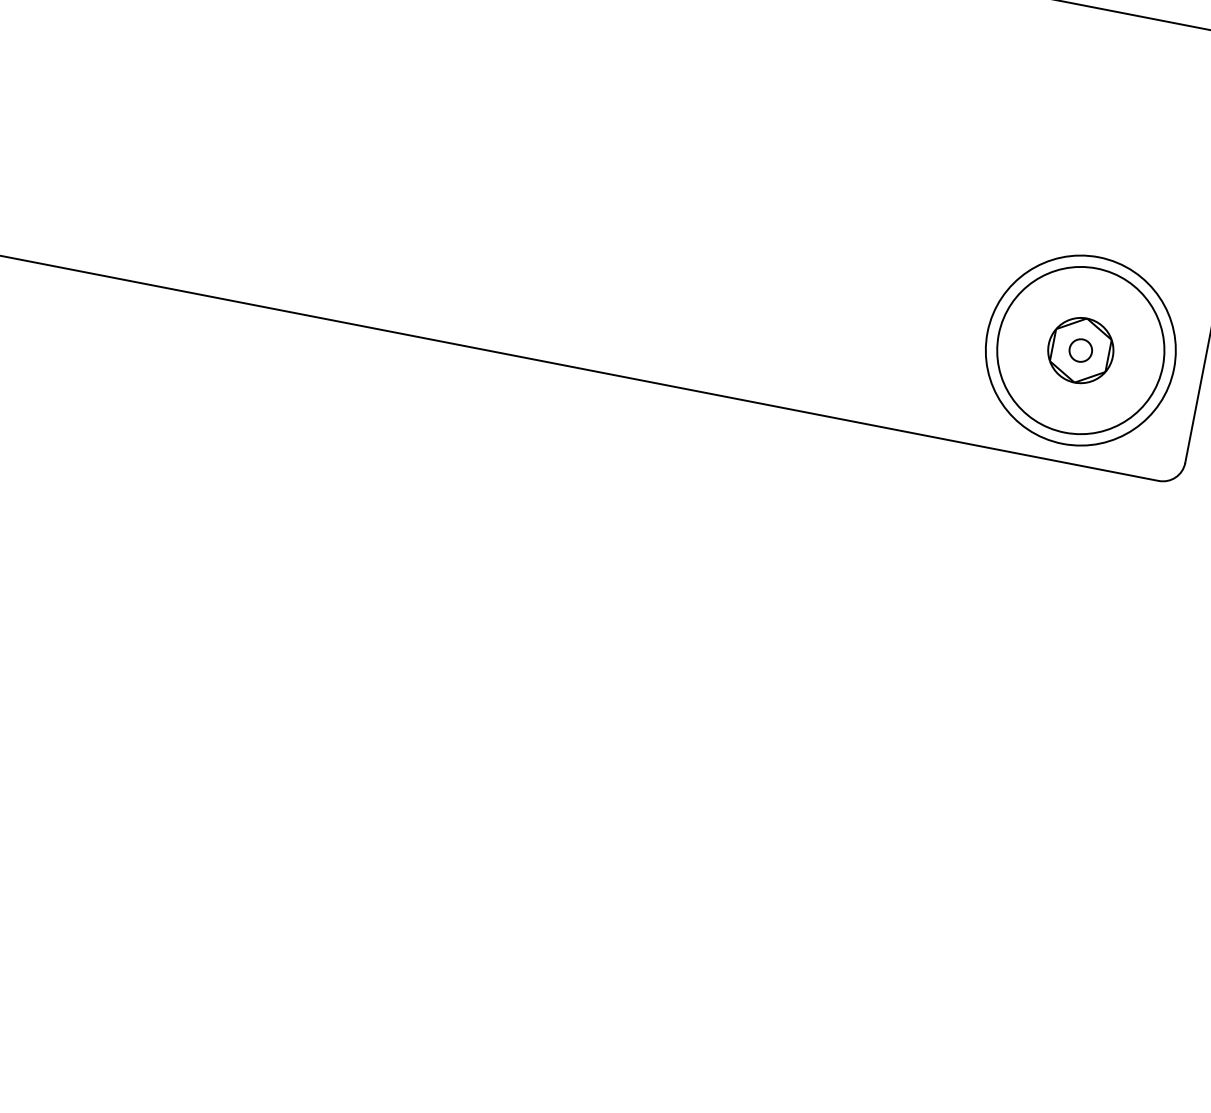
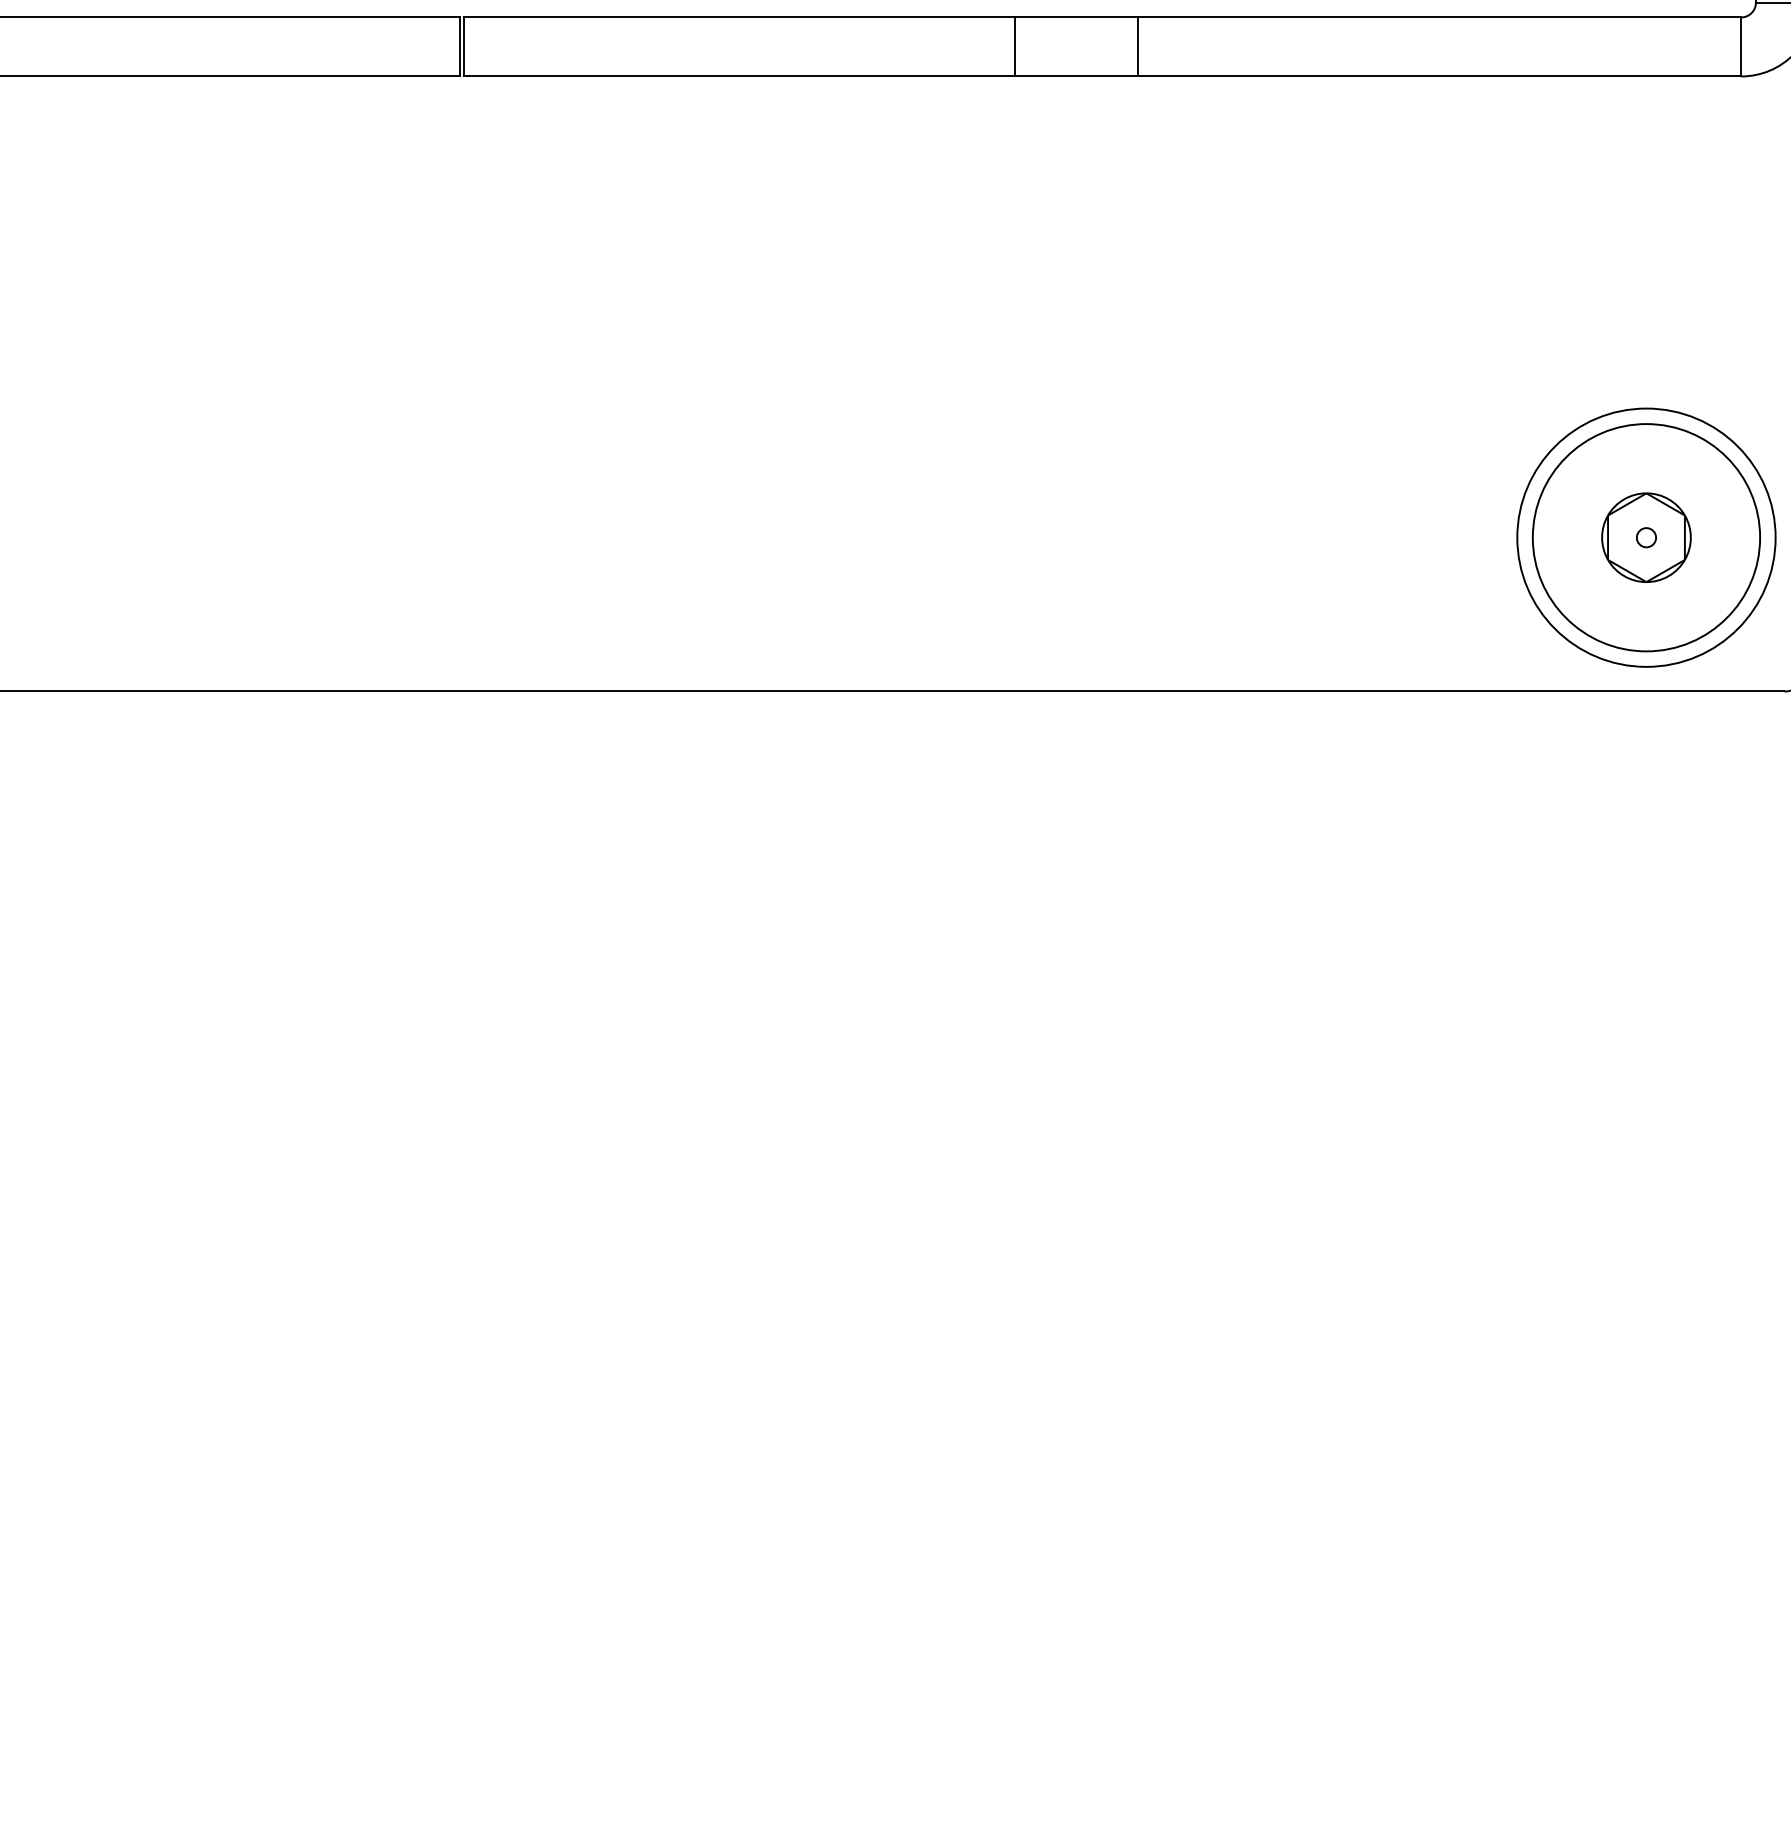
circle: (1080, 350) -> (1646, 537), size x0.62

